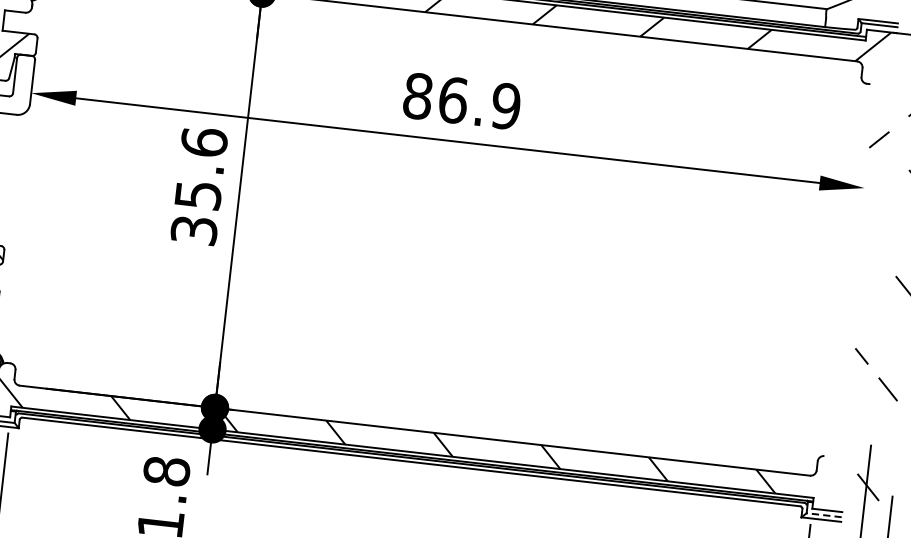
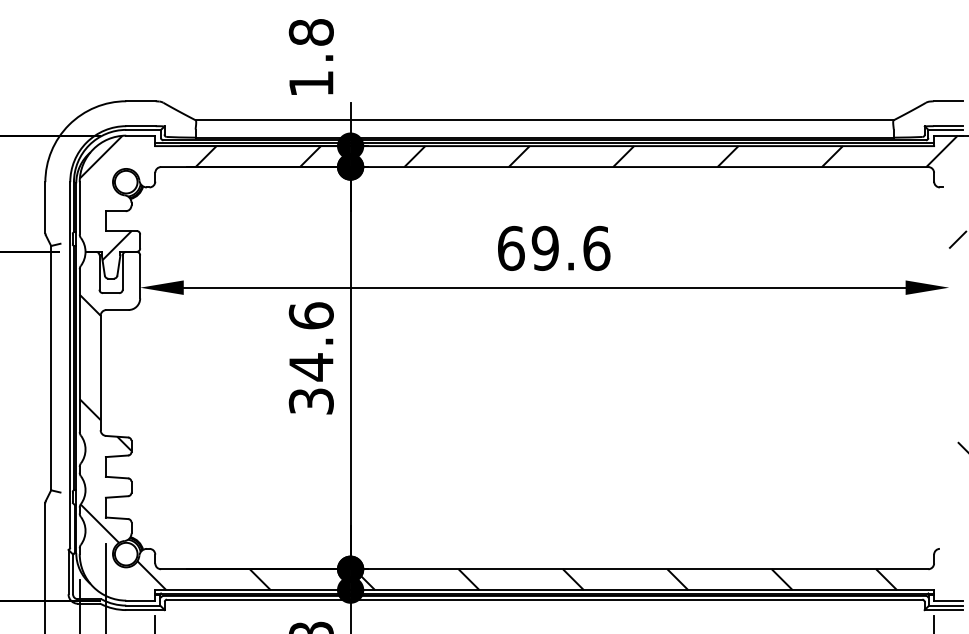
text: (461, 100) -> (553, 247), 86.9 -> 69.6
text: (198, 195) -> (311, 367), 35.6 -> 34.6
line: (823, 515) -> (945, 605), dashed -> solid

